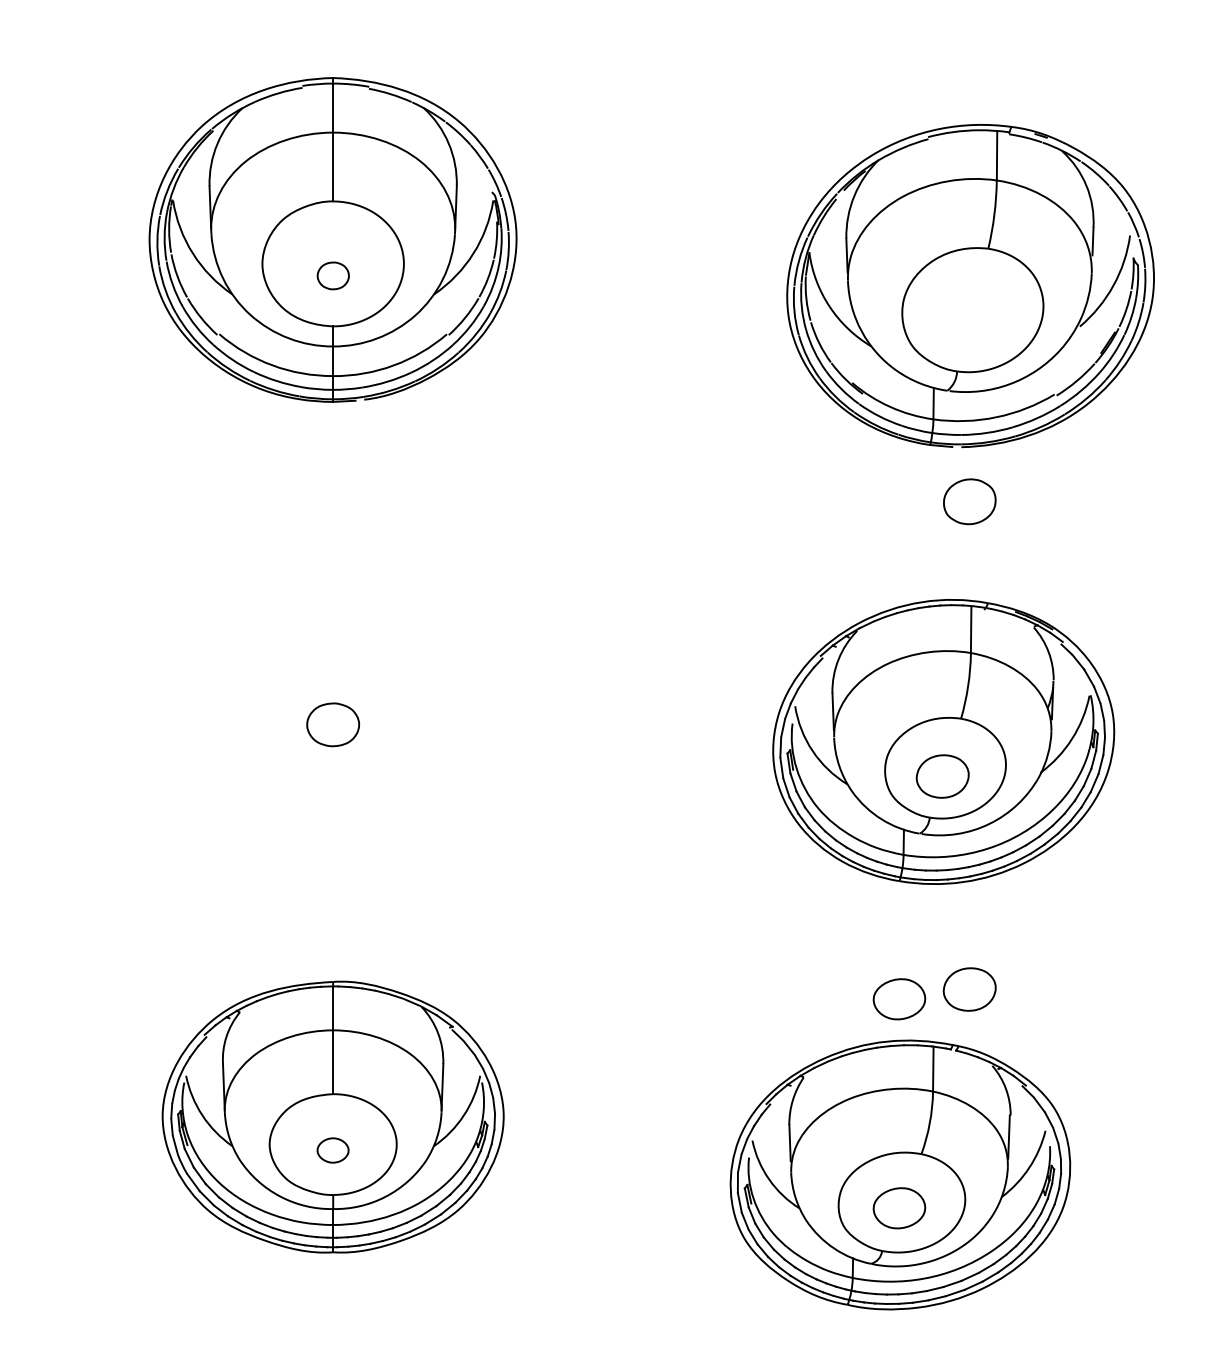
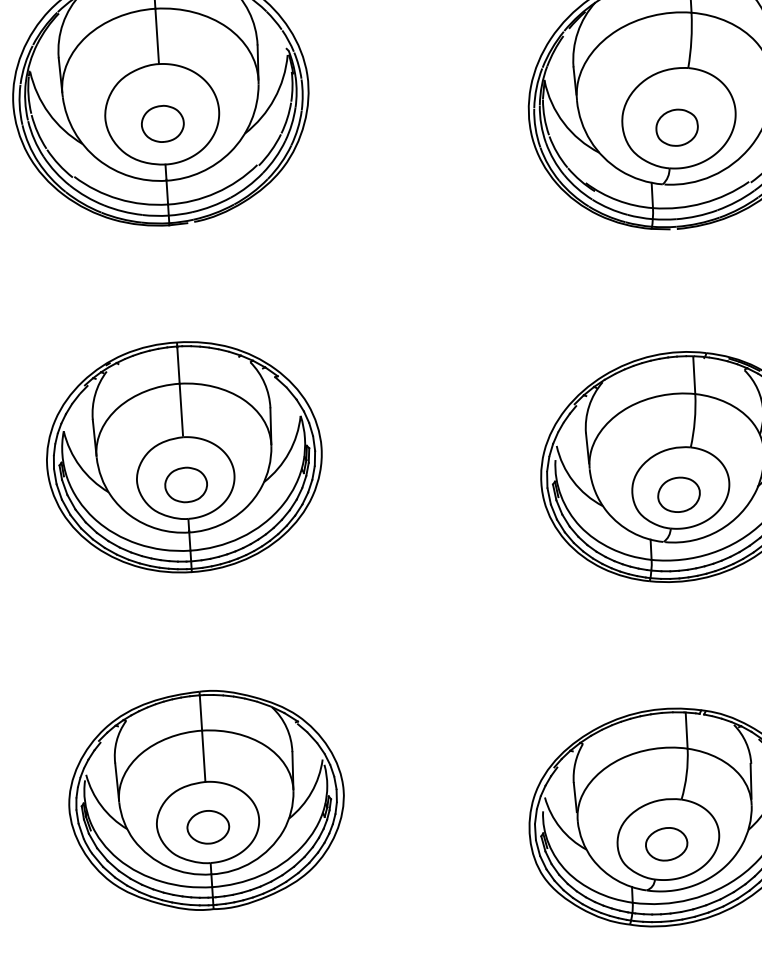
part: (333, 275) -> (163, 123), size x1.67
part: (969, 501) -> (676, 127), moved
part: (332, 690) -> (183, 457), added
part: (969, 989) -> (711, 664), removed
part: (899, 999) -> (655, 676), removed
part: (332, 1150) -> (207, 827), size x1.67

